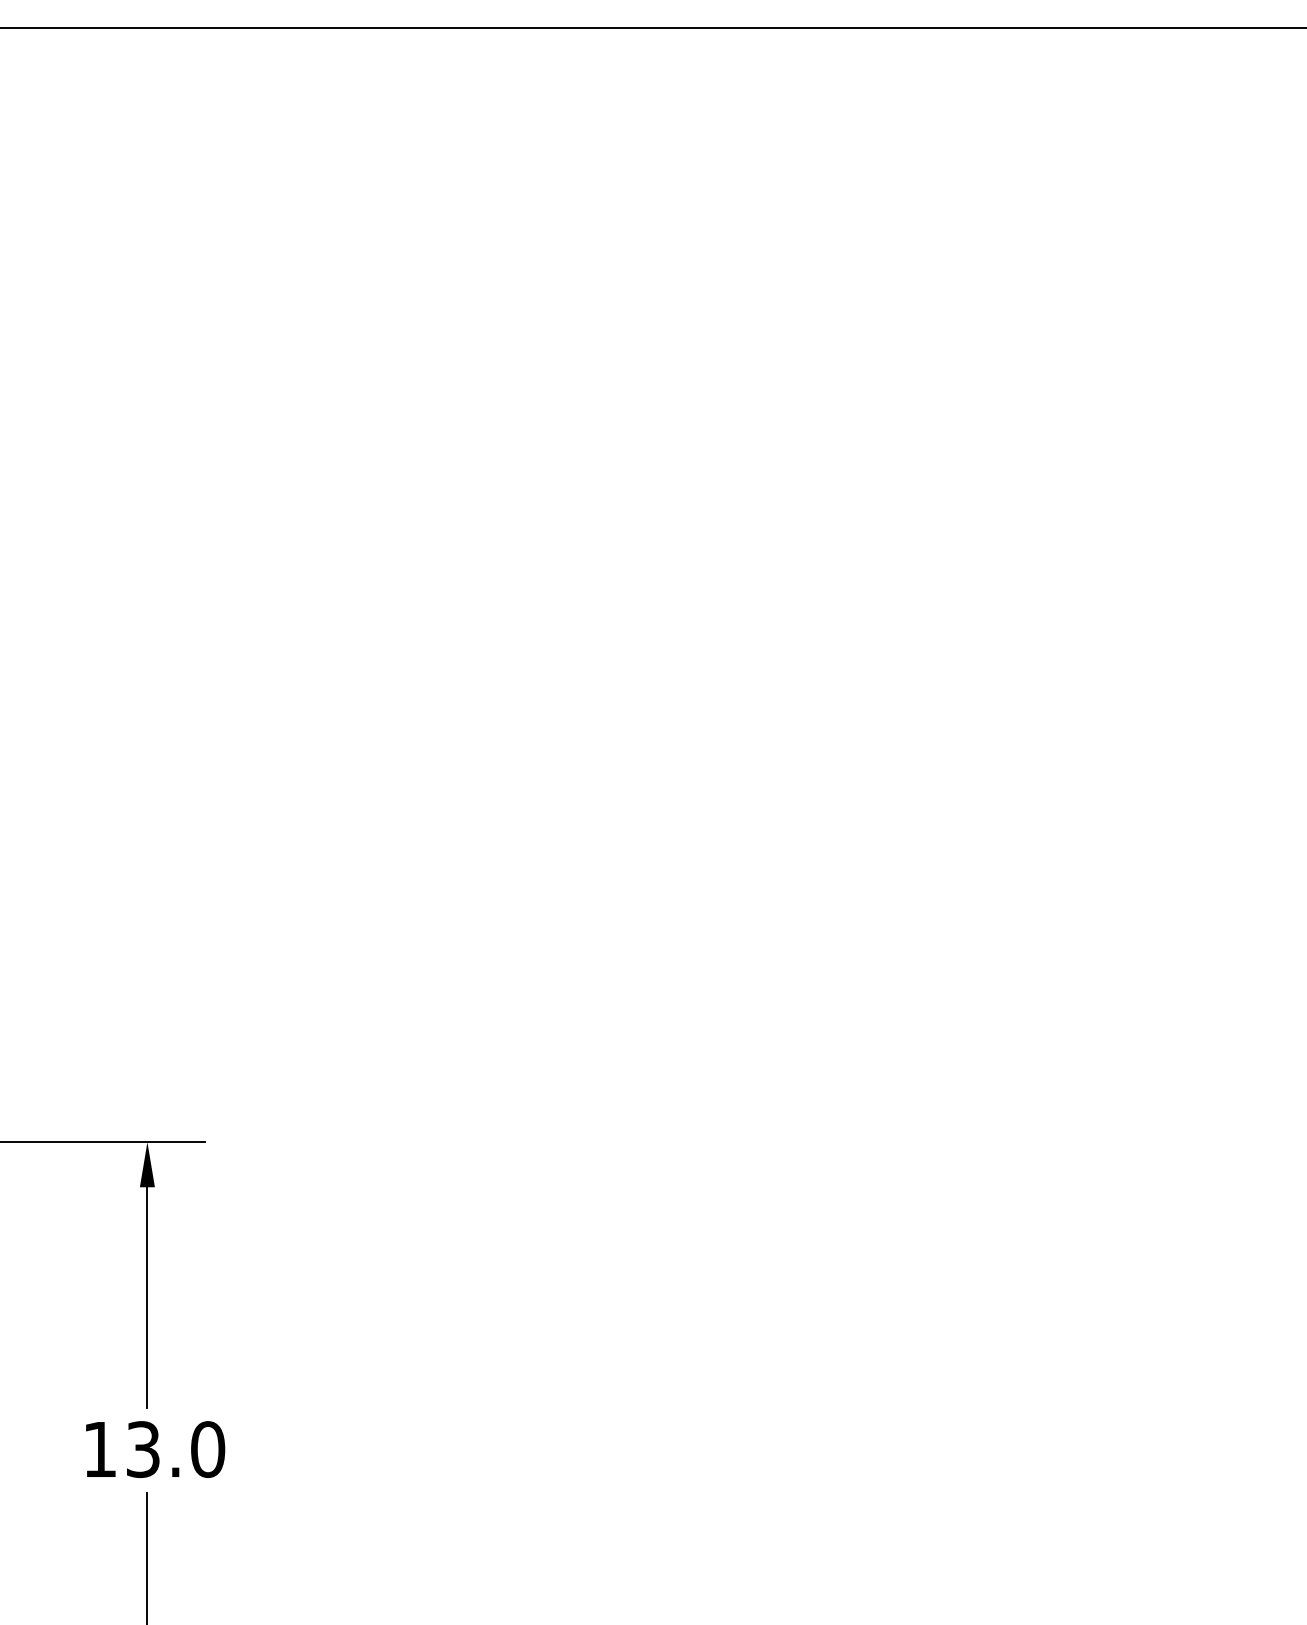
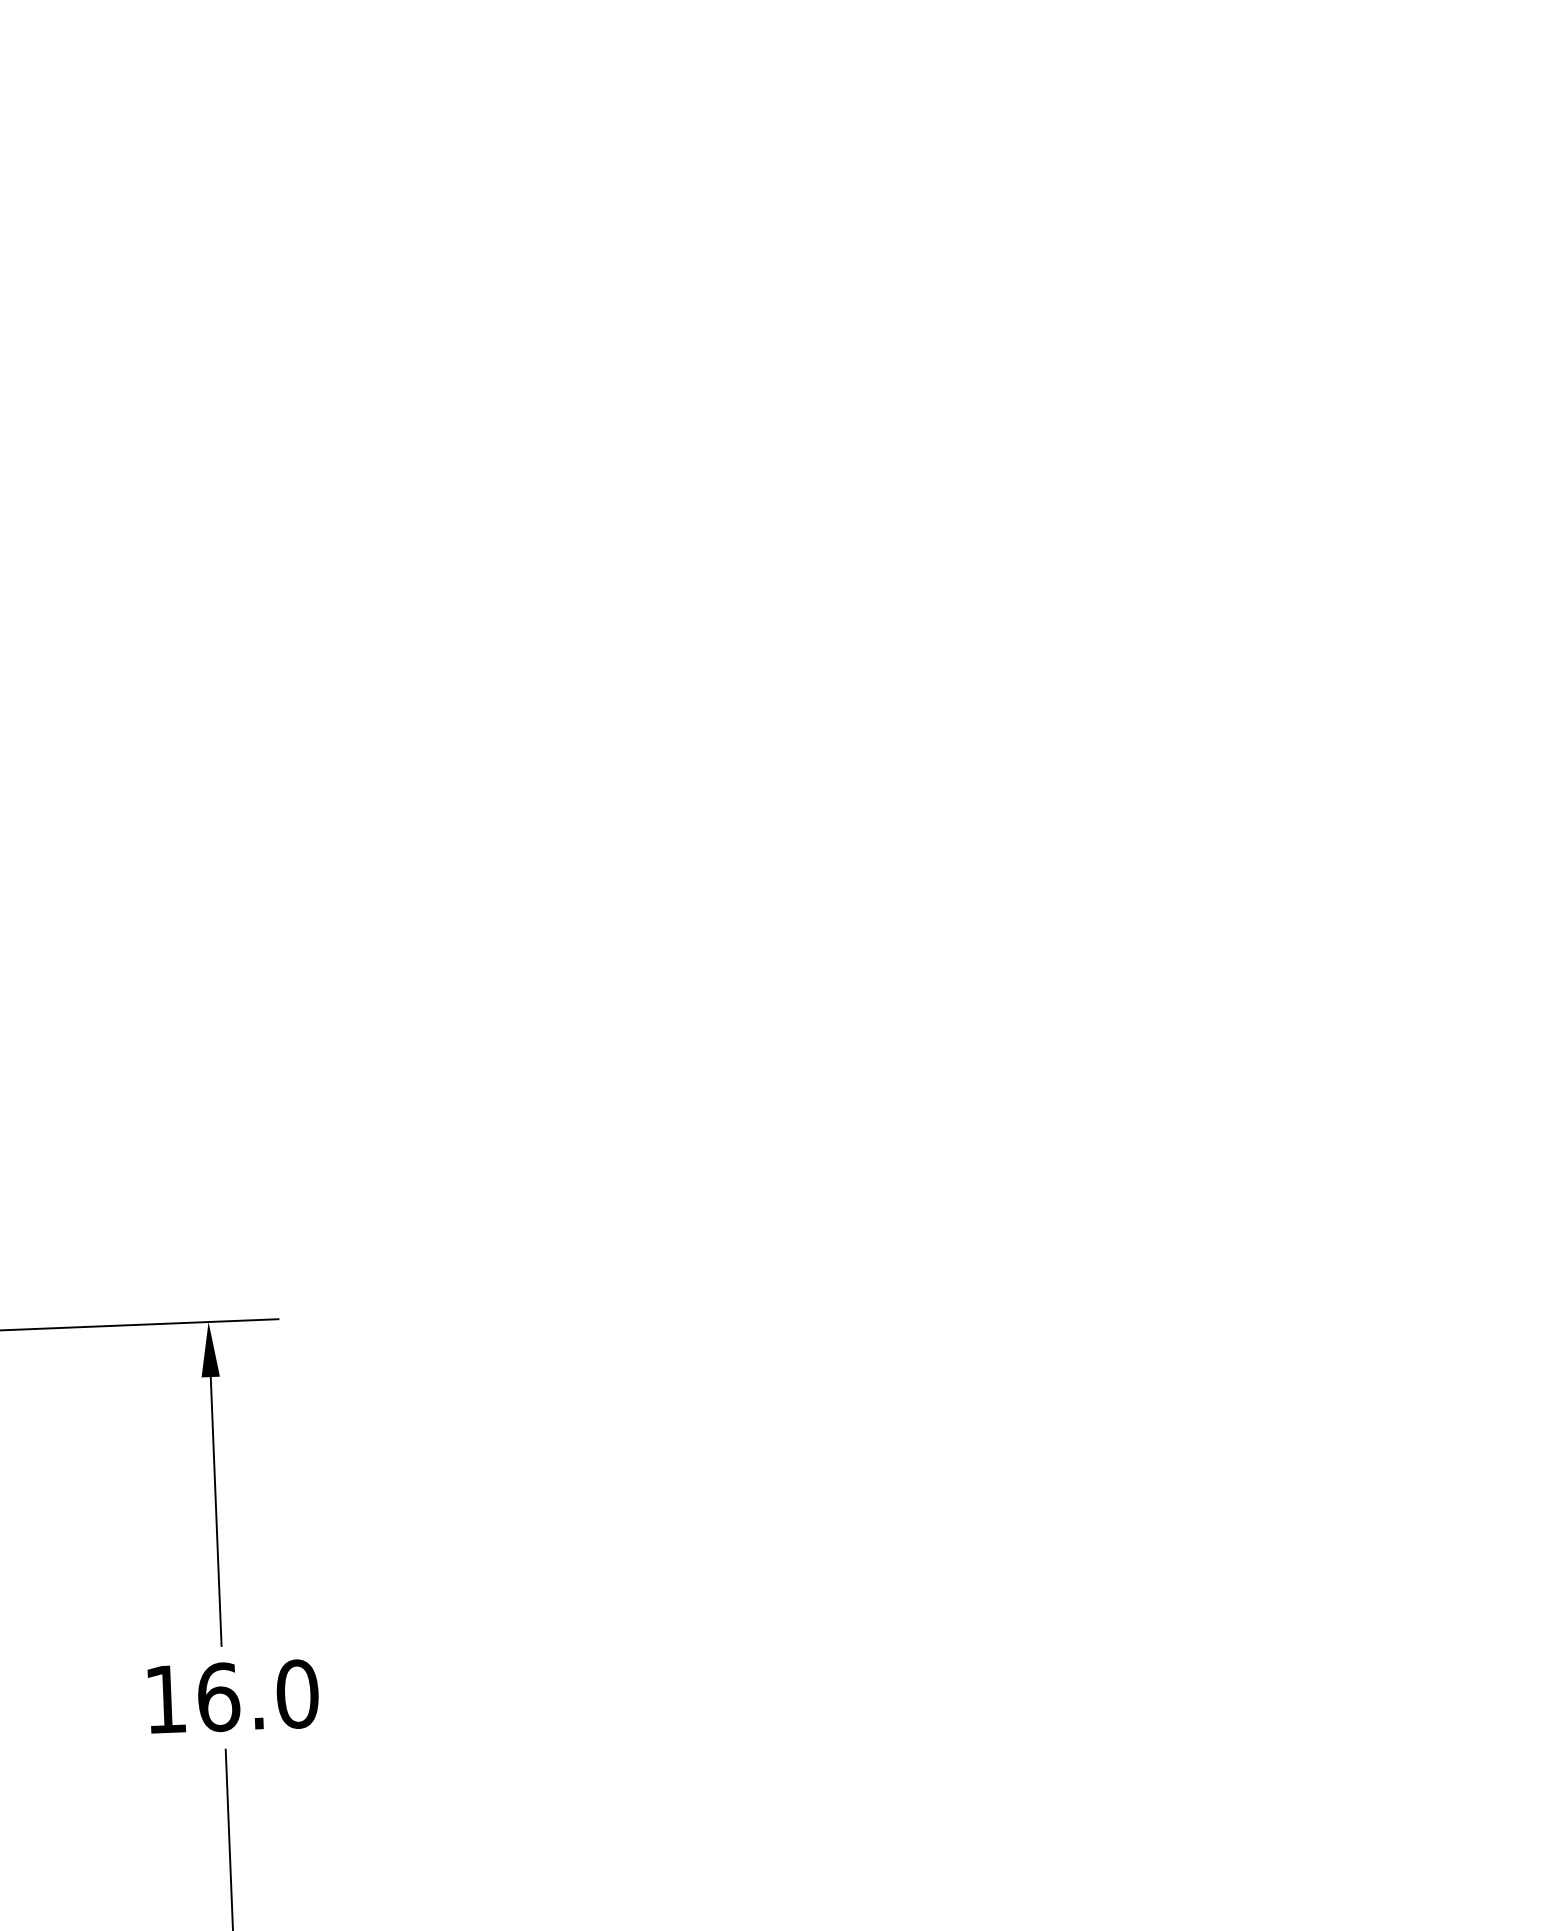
text: (143, 1449) -> (218, 1697), 13.0 -> 16.0

